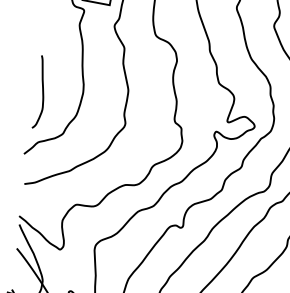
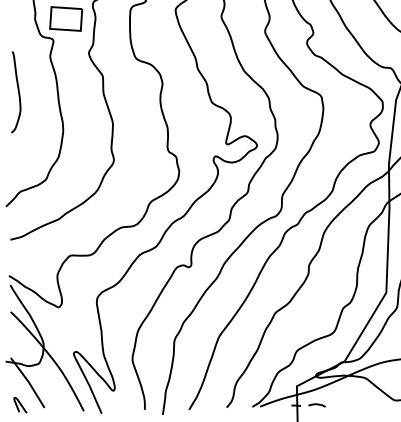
curve: (42, 92) -> (18, 92), moved

